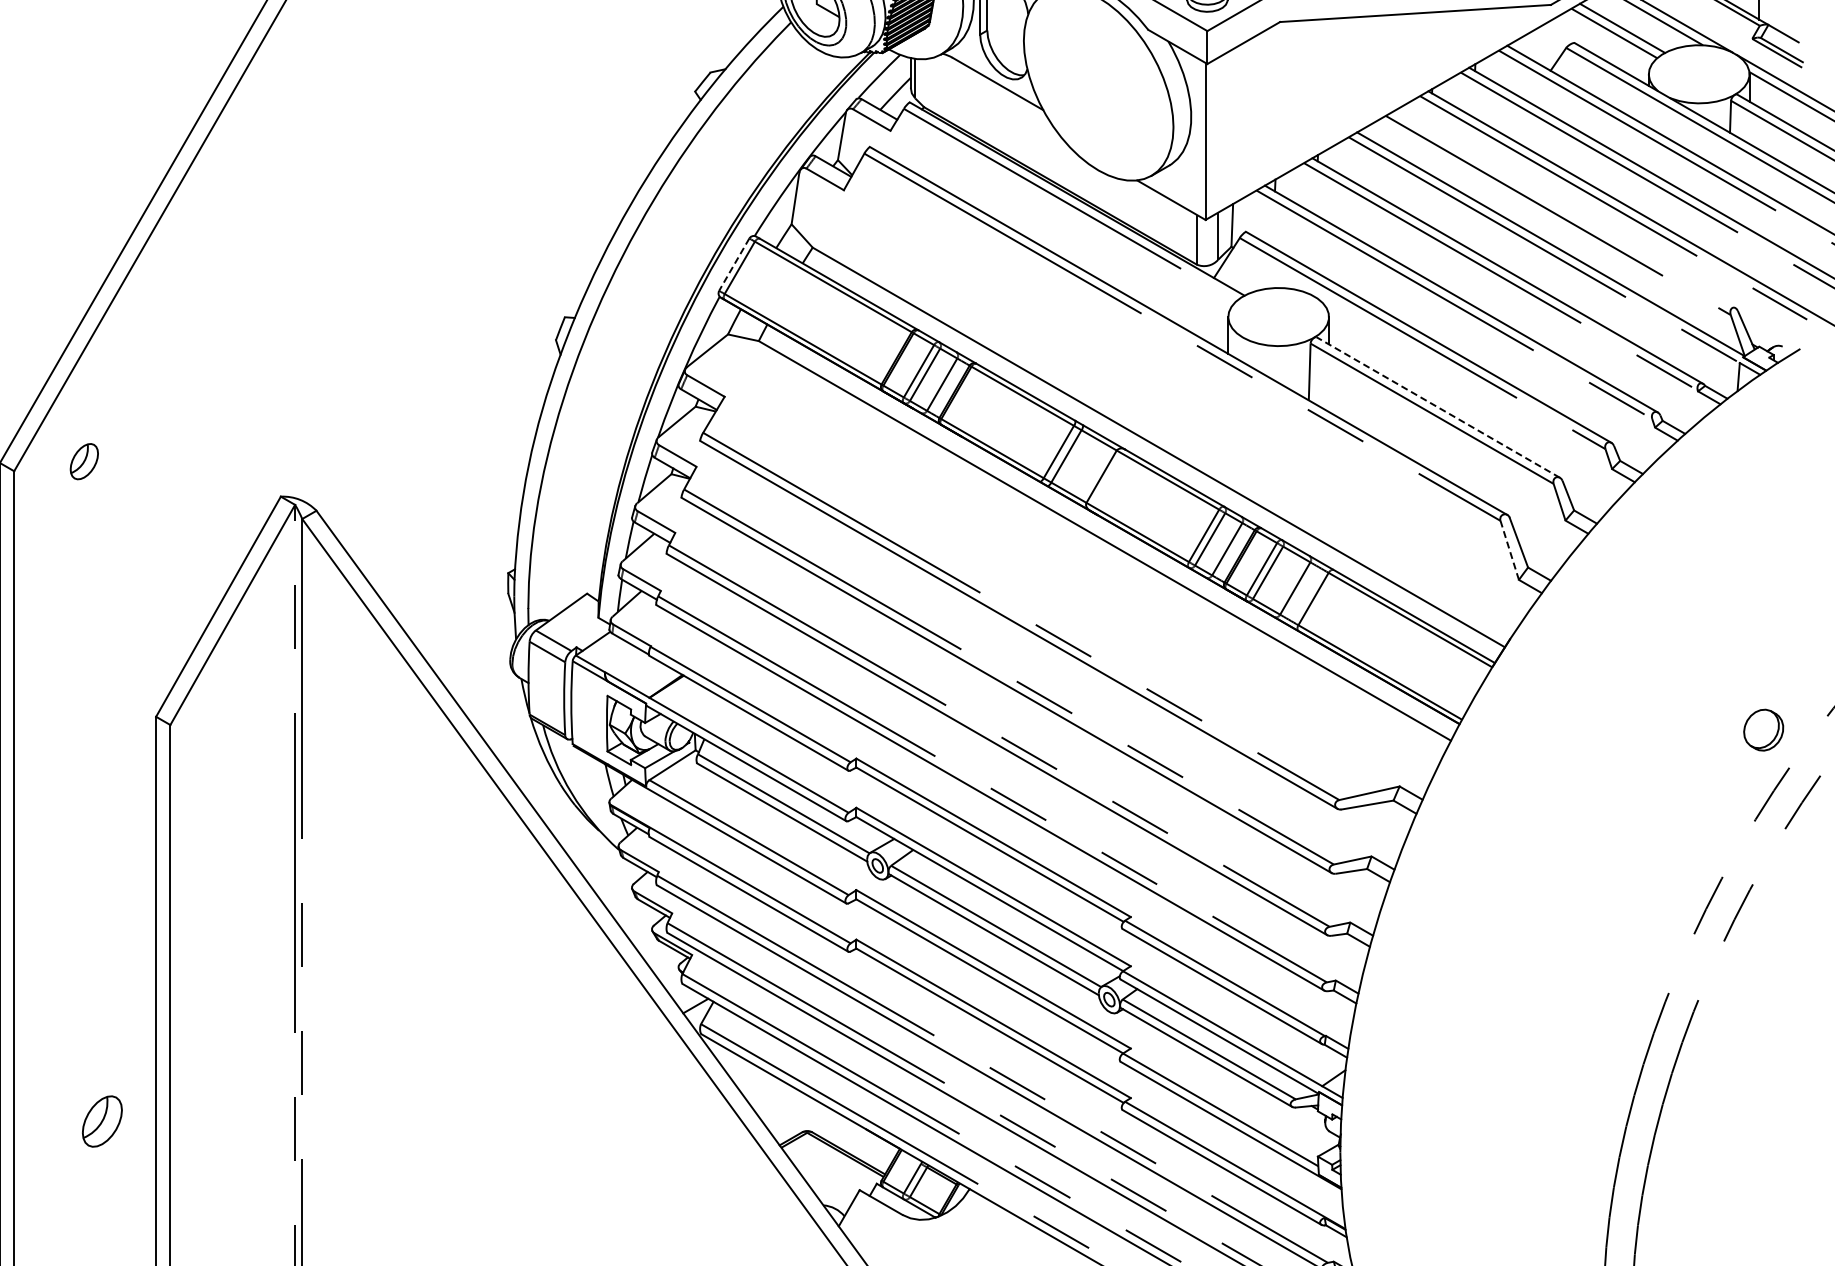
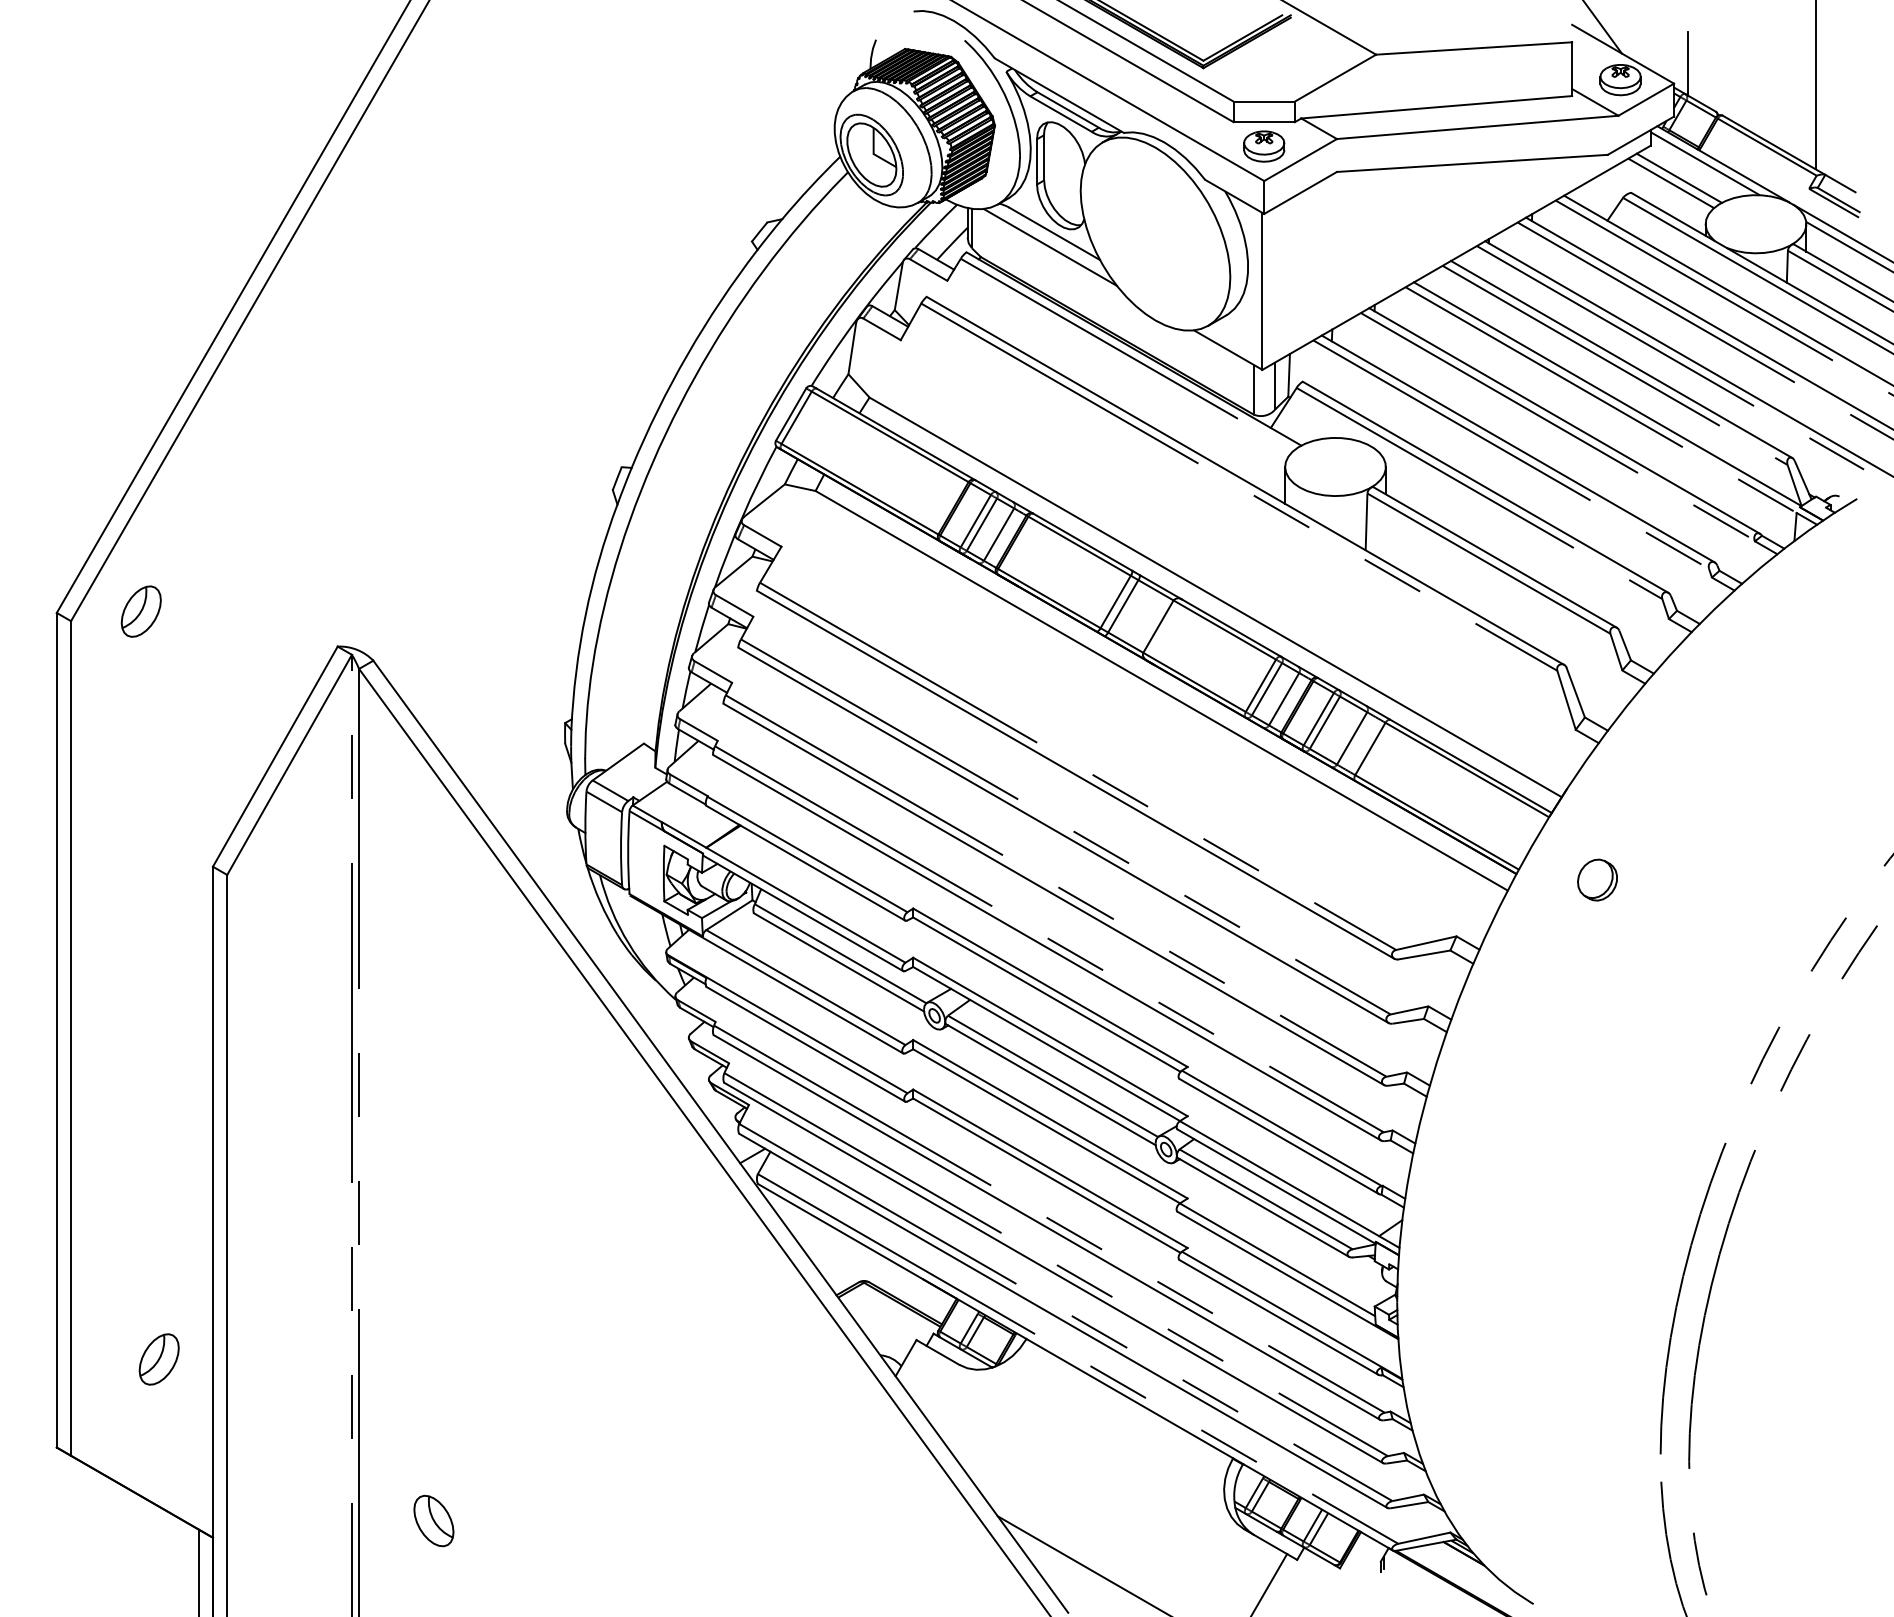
line: (992, 97) -> (1049, 247), added
line: (1564, 209) -> (1621, 359), added
line: (733, 265) -> (790, 415), dashed -> solid
line: (1438, 407) -> (1495, 557), dashed -> solid
part: (83, 461) -> (140, 611), size x1.43
line: (1509, 550) -> (1566, 700), dashed -> solid
part: (1763, 729) -> (1597, 879), moved
part: (101, 1121) -> (158, 1359), moved

